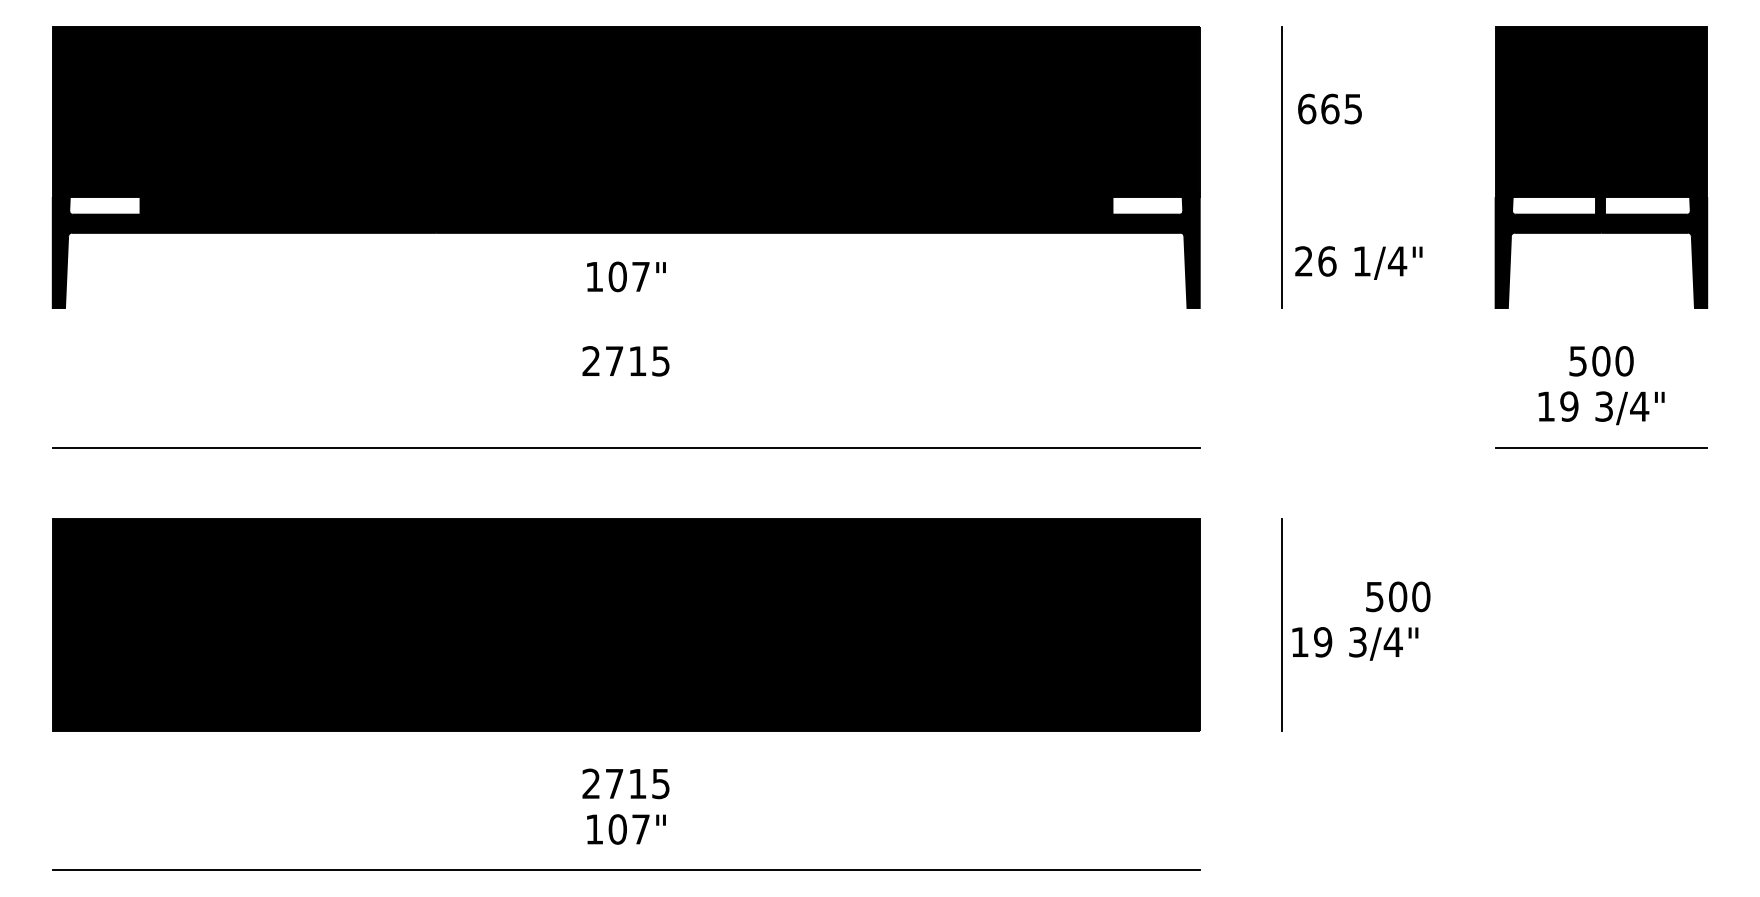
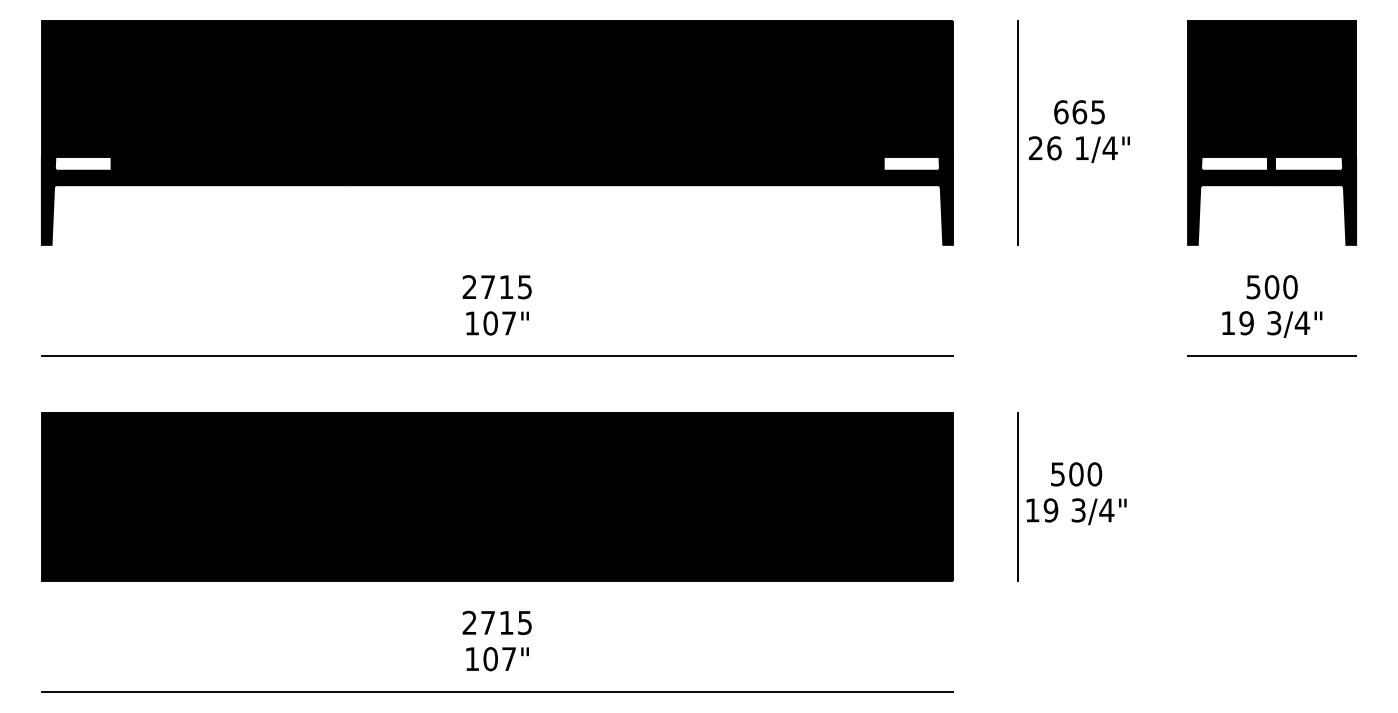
text: (1329, 108) -> (1079, 111), moved
text: (1358, 262) -> (1079, 149), moved
text: (626, 276) -> (497, 323), moved
text: (1398, 596) -> (1076, 474), moved

